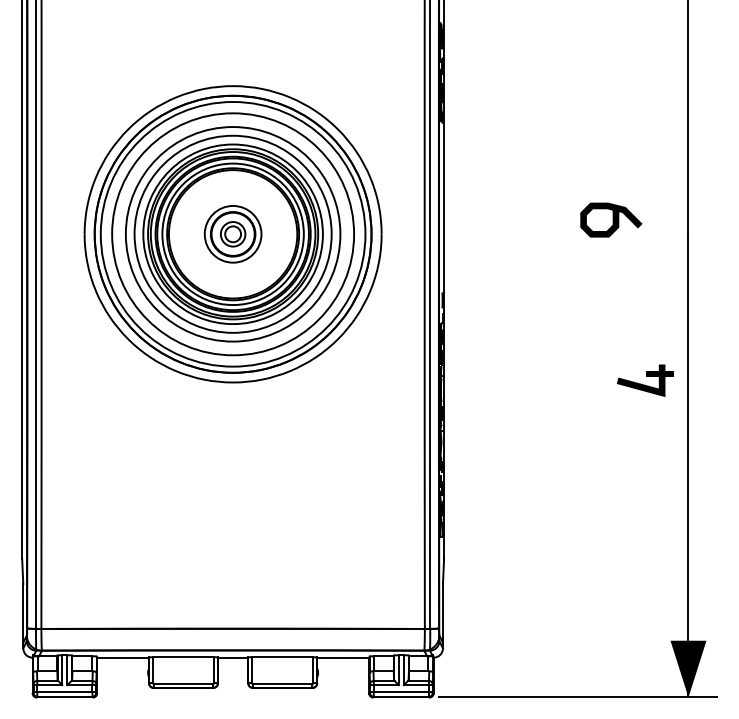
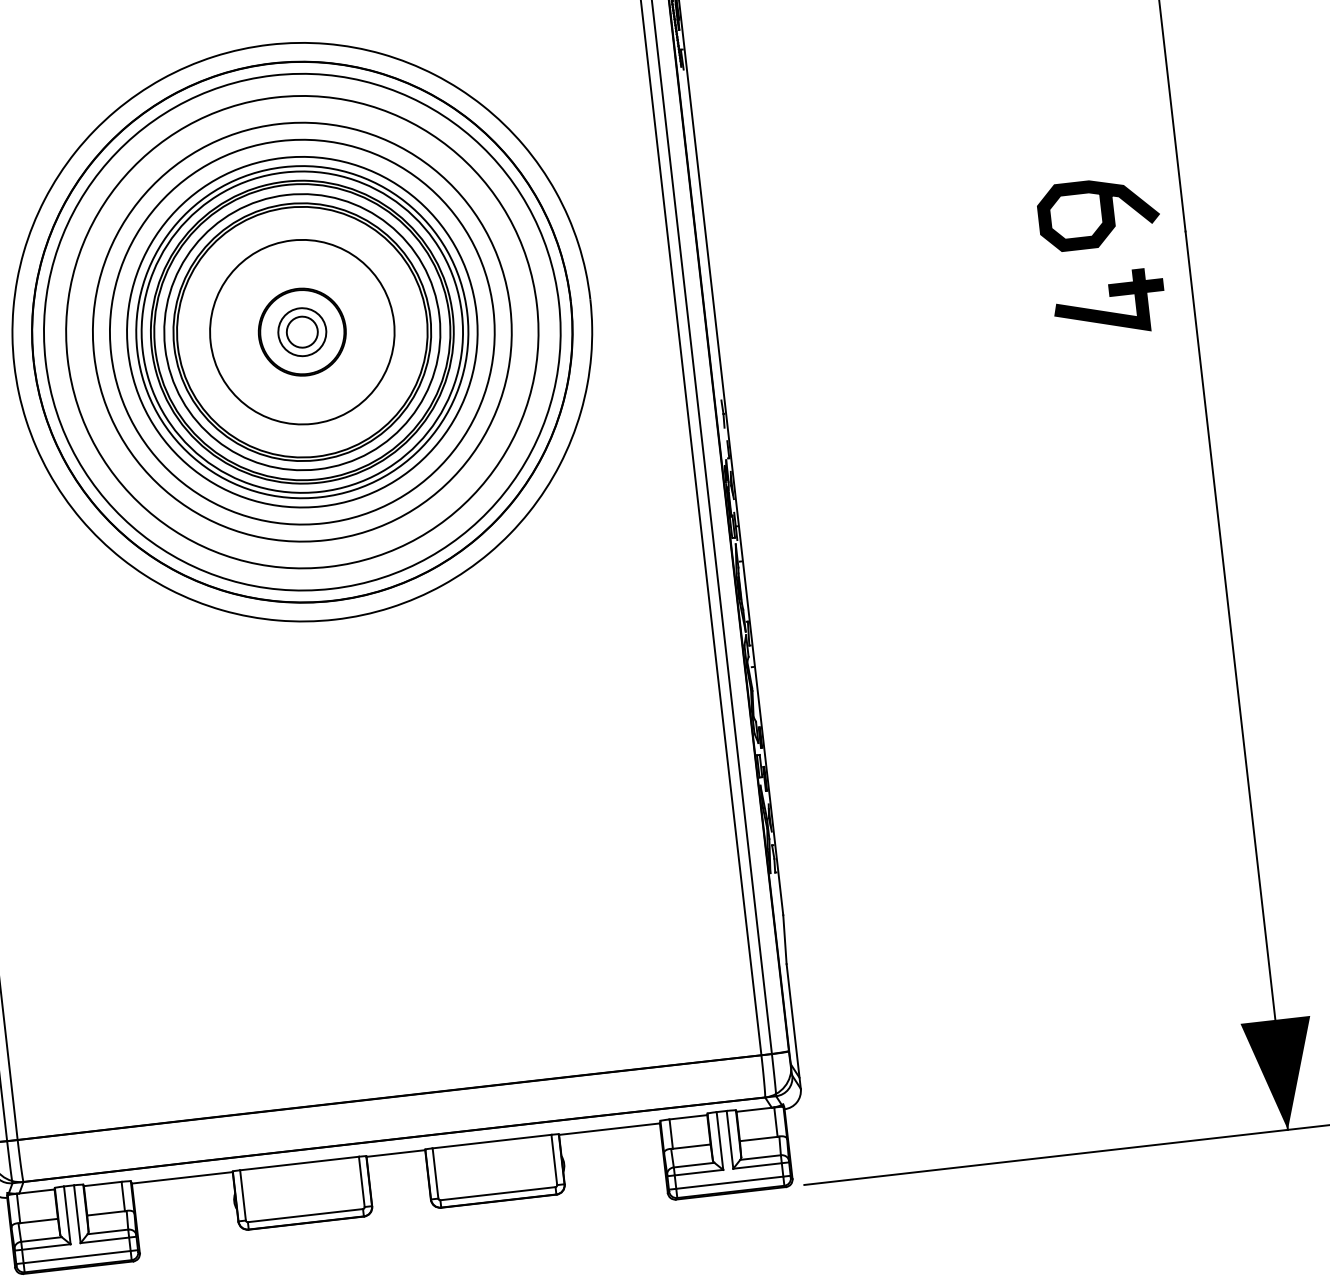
curve: (612, 219) -> (1100, 212), moved
circle: (232, 234) -> (301, 332), size x1.67
part: (644, 380) -> (1107, 303), moved

